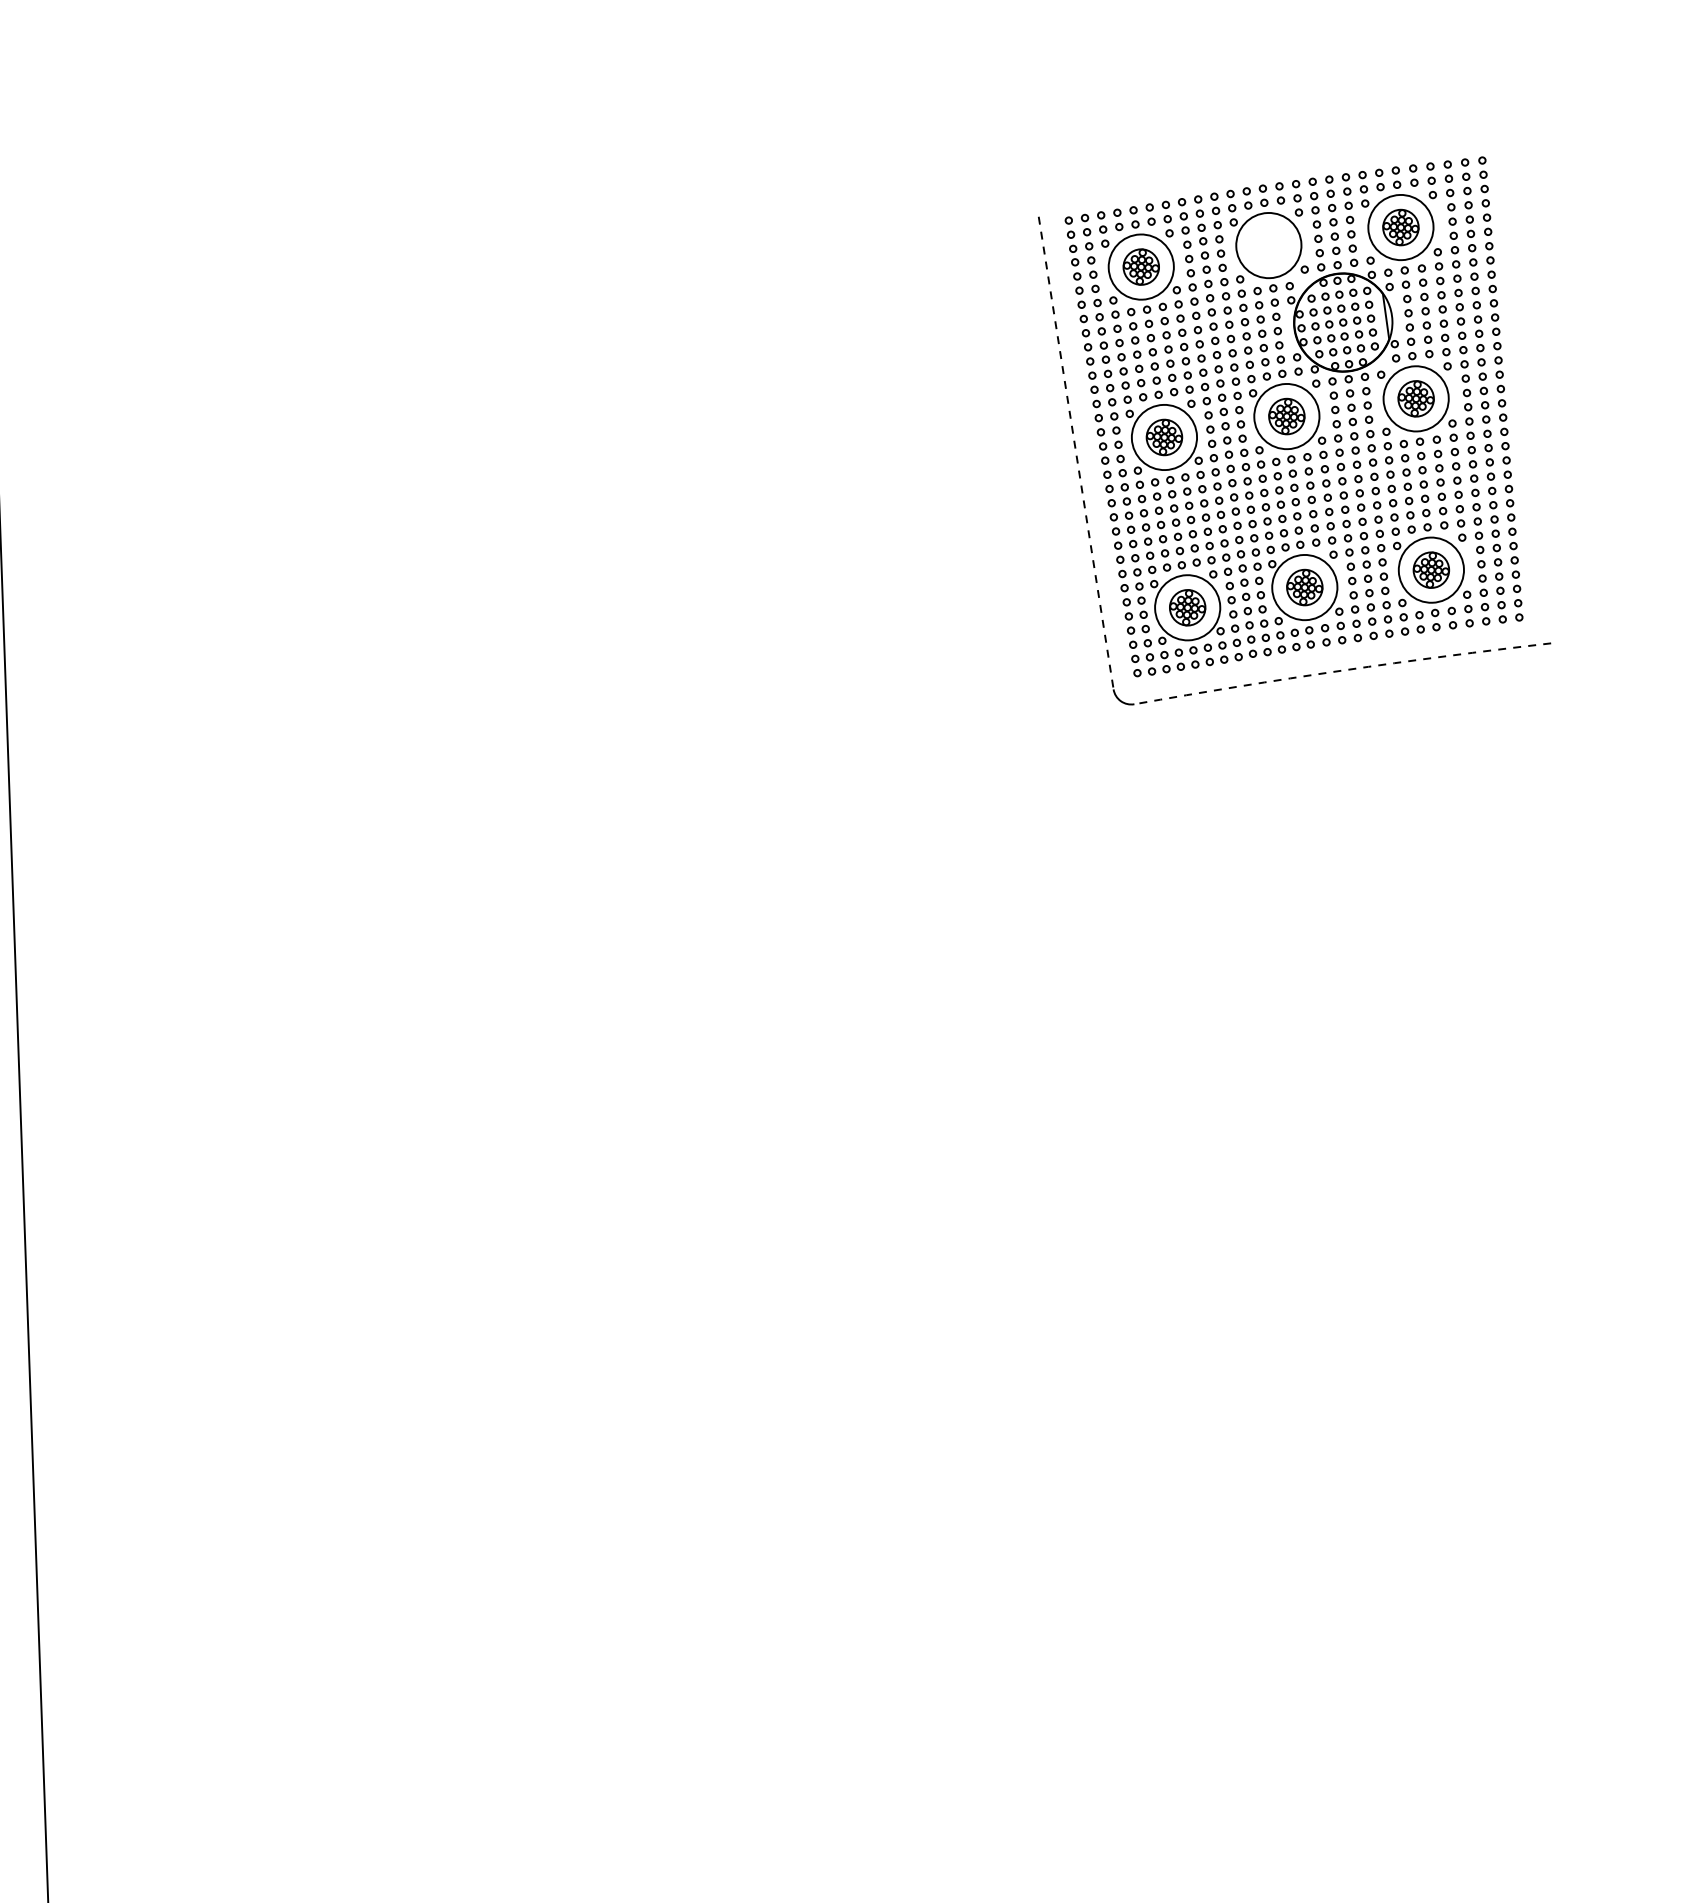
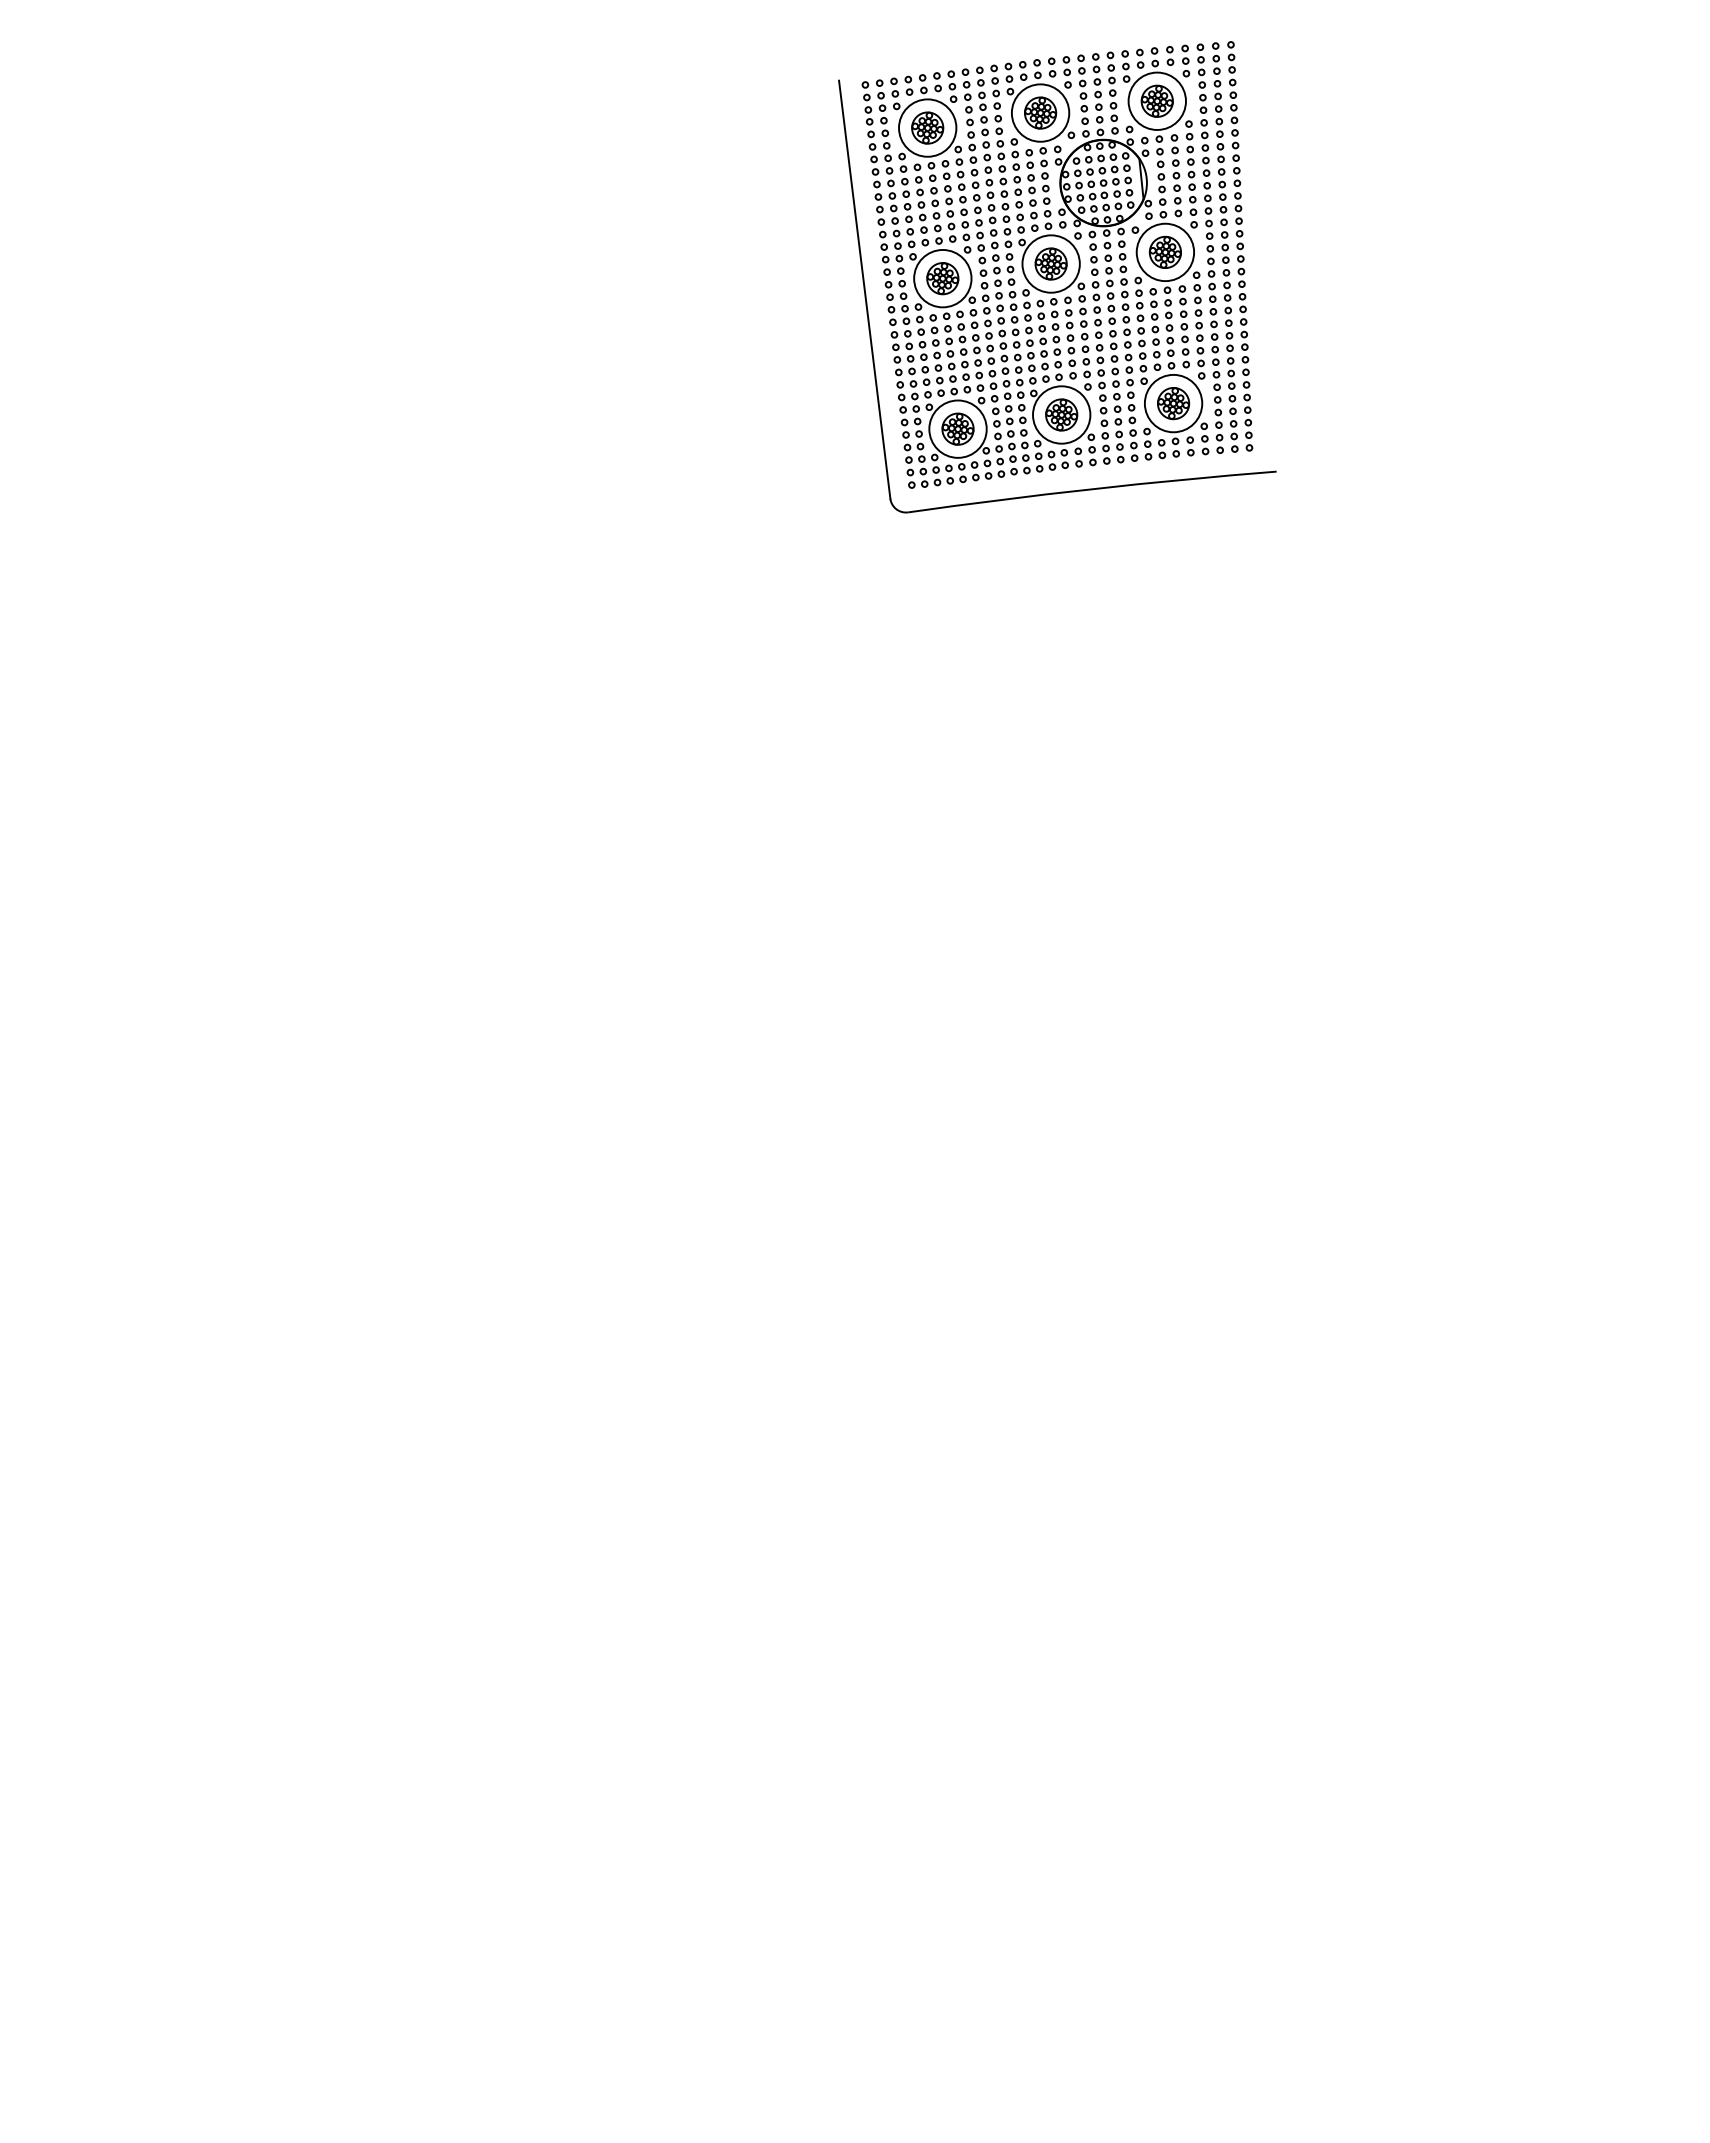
part: (1268, 244) -> (1040, 112), added
line: (1075, 452) -> (864, 289), dashed -> solid
arc: (1342, 670) -> (1092, 489), dashed -> solid

